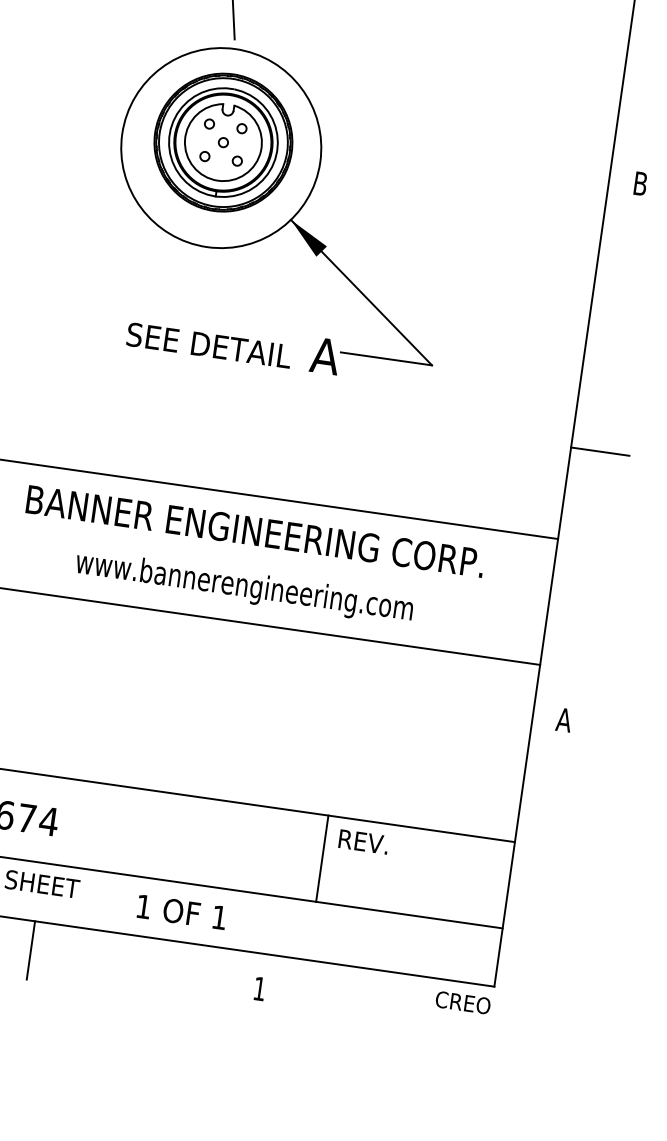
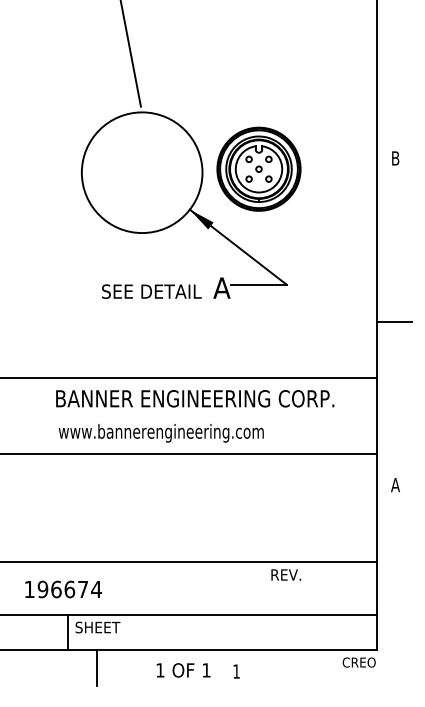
part: (222, 141) -> (258, 168), moved
text: (242, 587) -> (160, 433), moved
line: (321, 858) -> (262, 588), removed
text: (181, 912) -> (183, 670), moved

